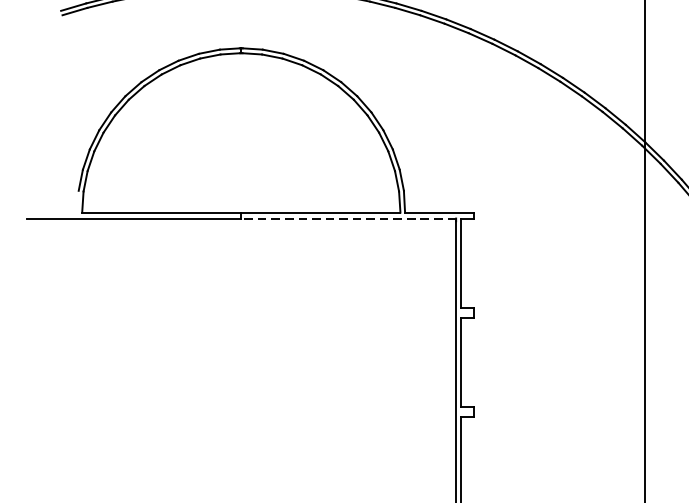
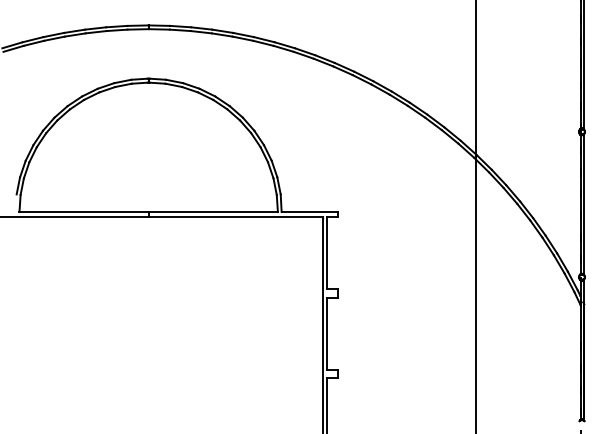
line: (348, 218) -> (235, 216), dashed -> solid

